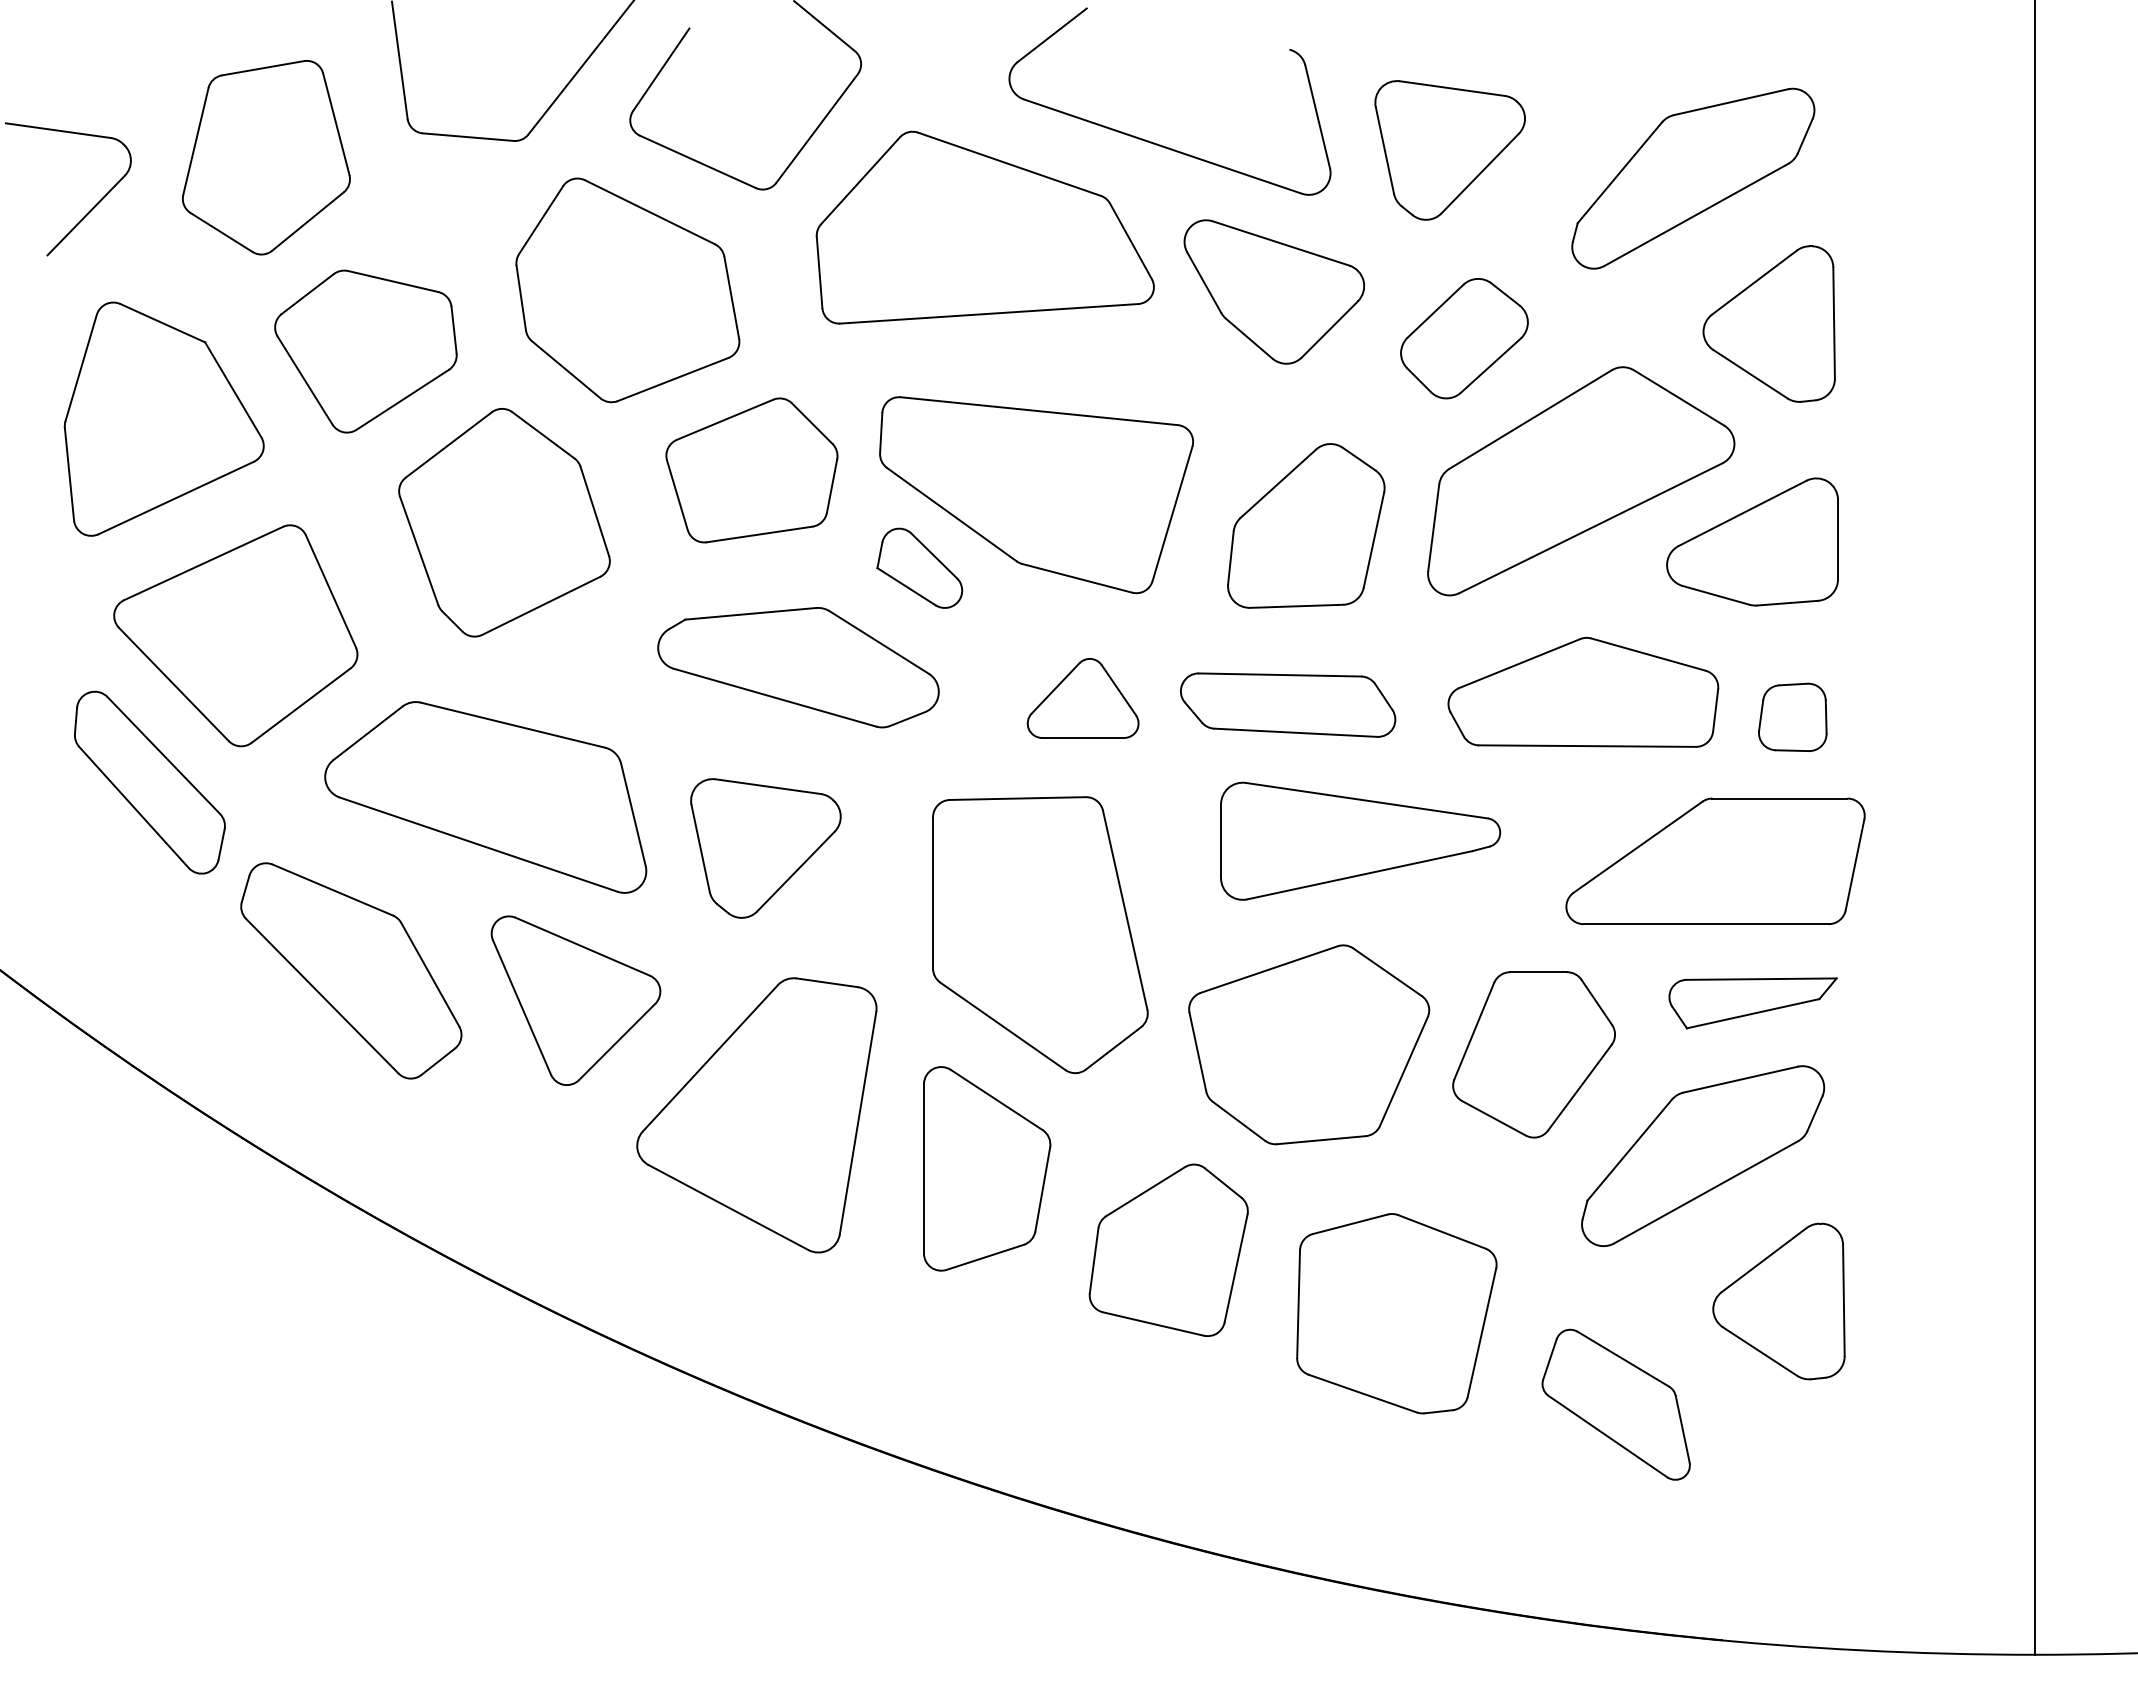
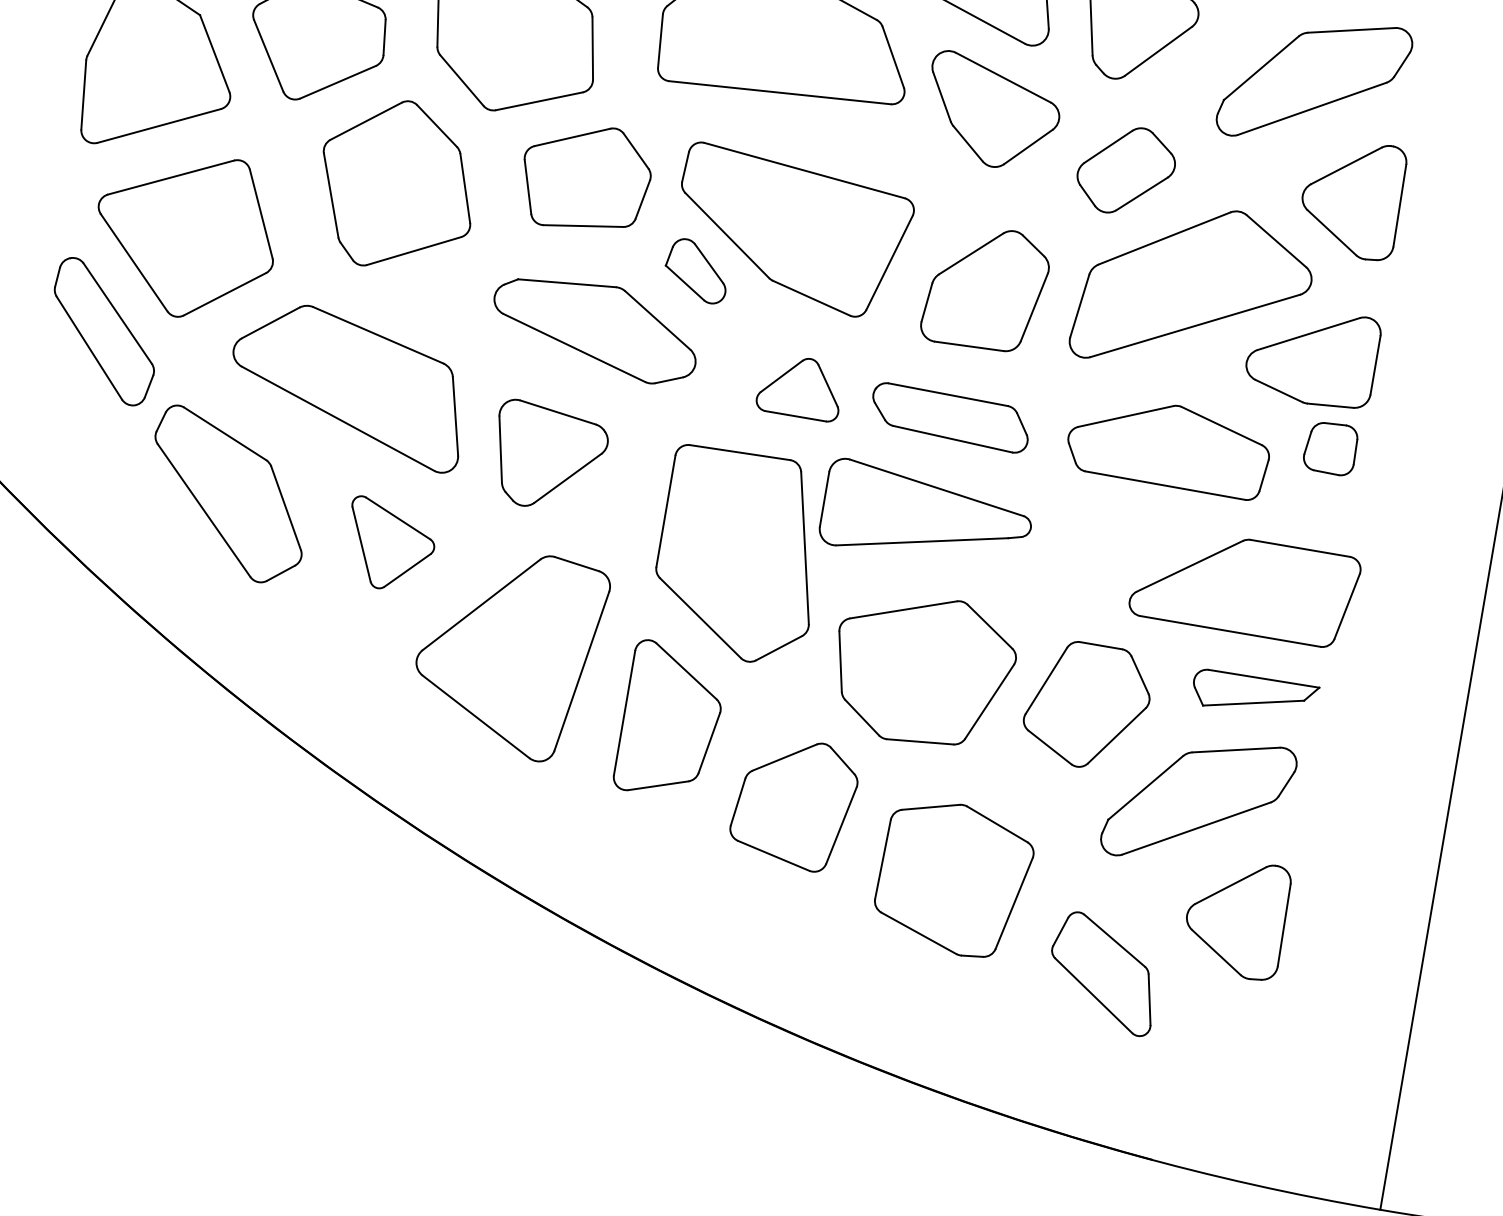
part: (1792, 716) -> (1330, 447), moved
part: (1360, 840) -> (927, 516), moved
part: (575, 1000) -> (389, 545), size x0.7

